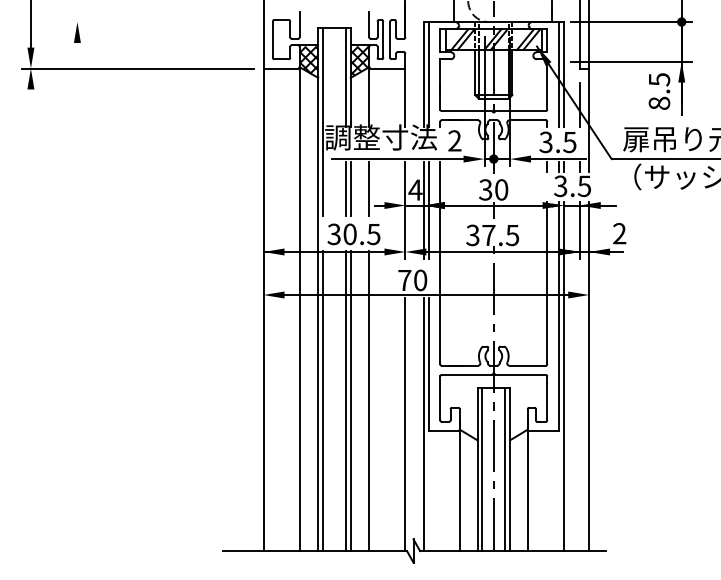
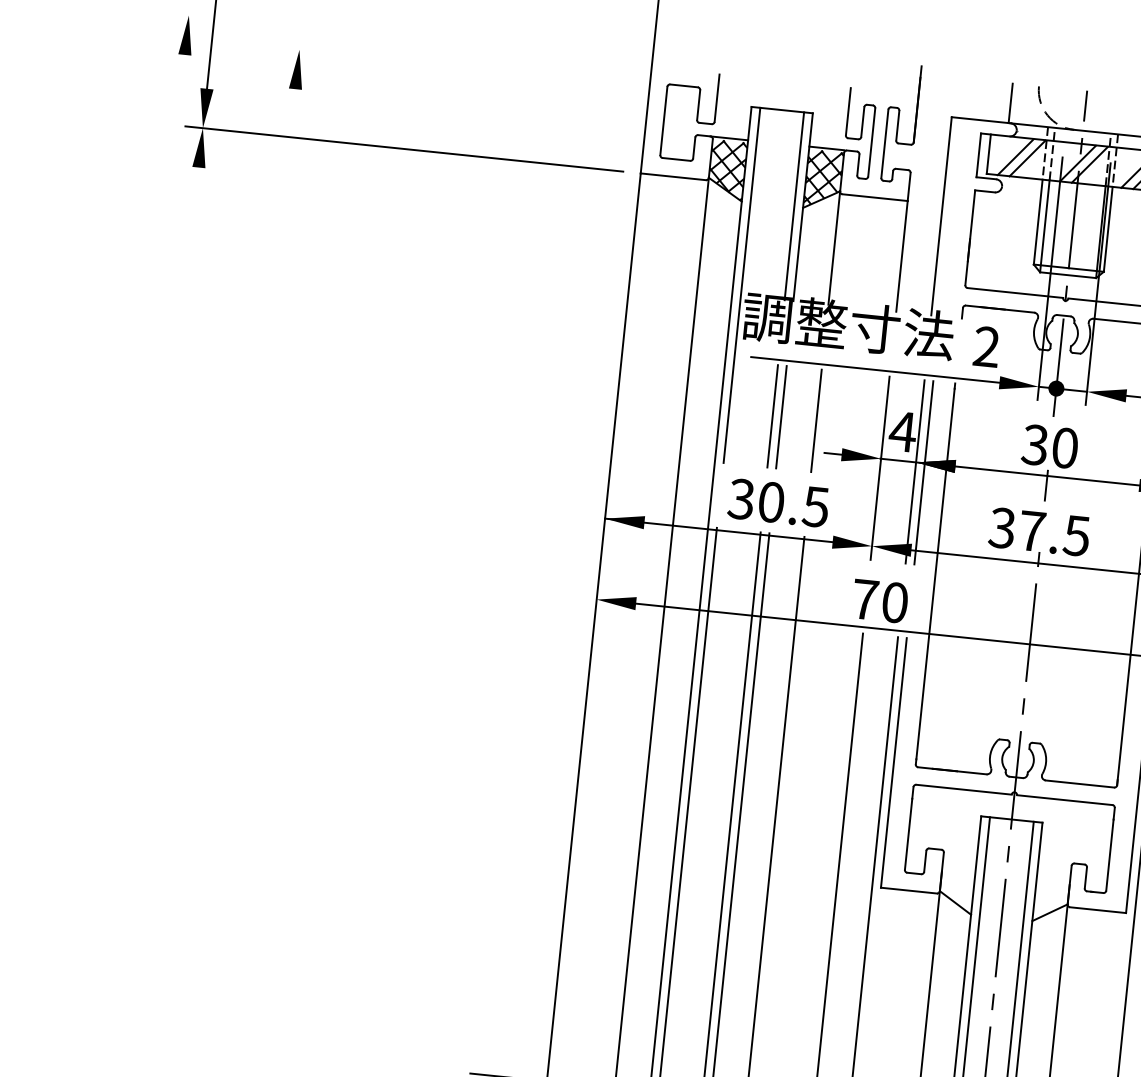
part: (17, 20) -> (187, 35), added
line: (428, 74) -> (949, 216), removed

